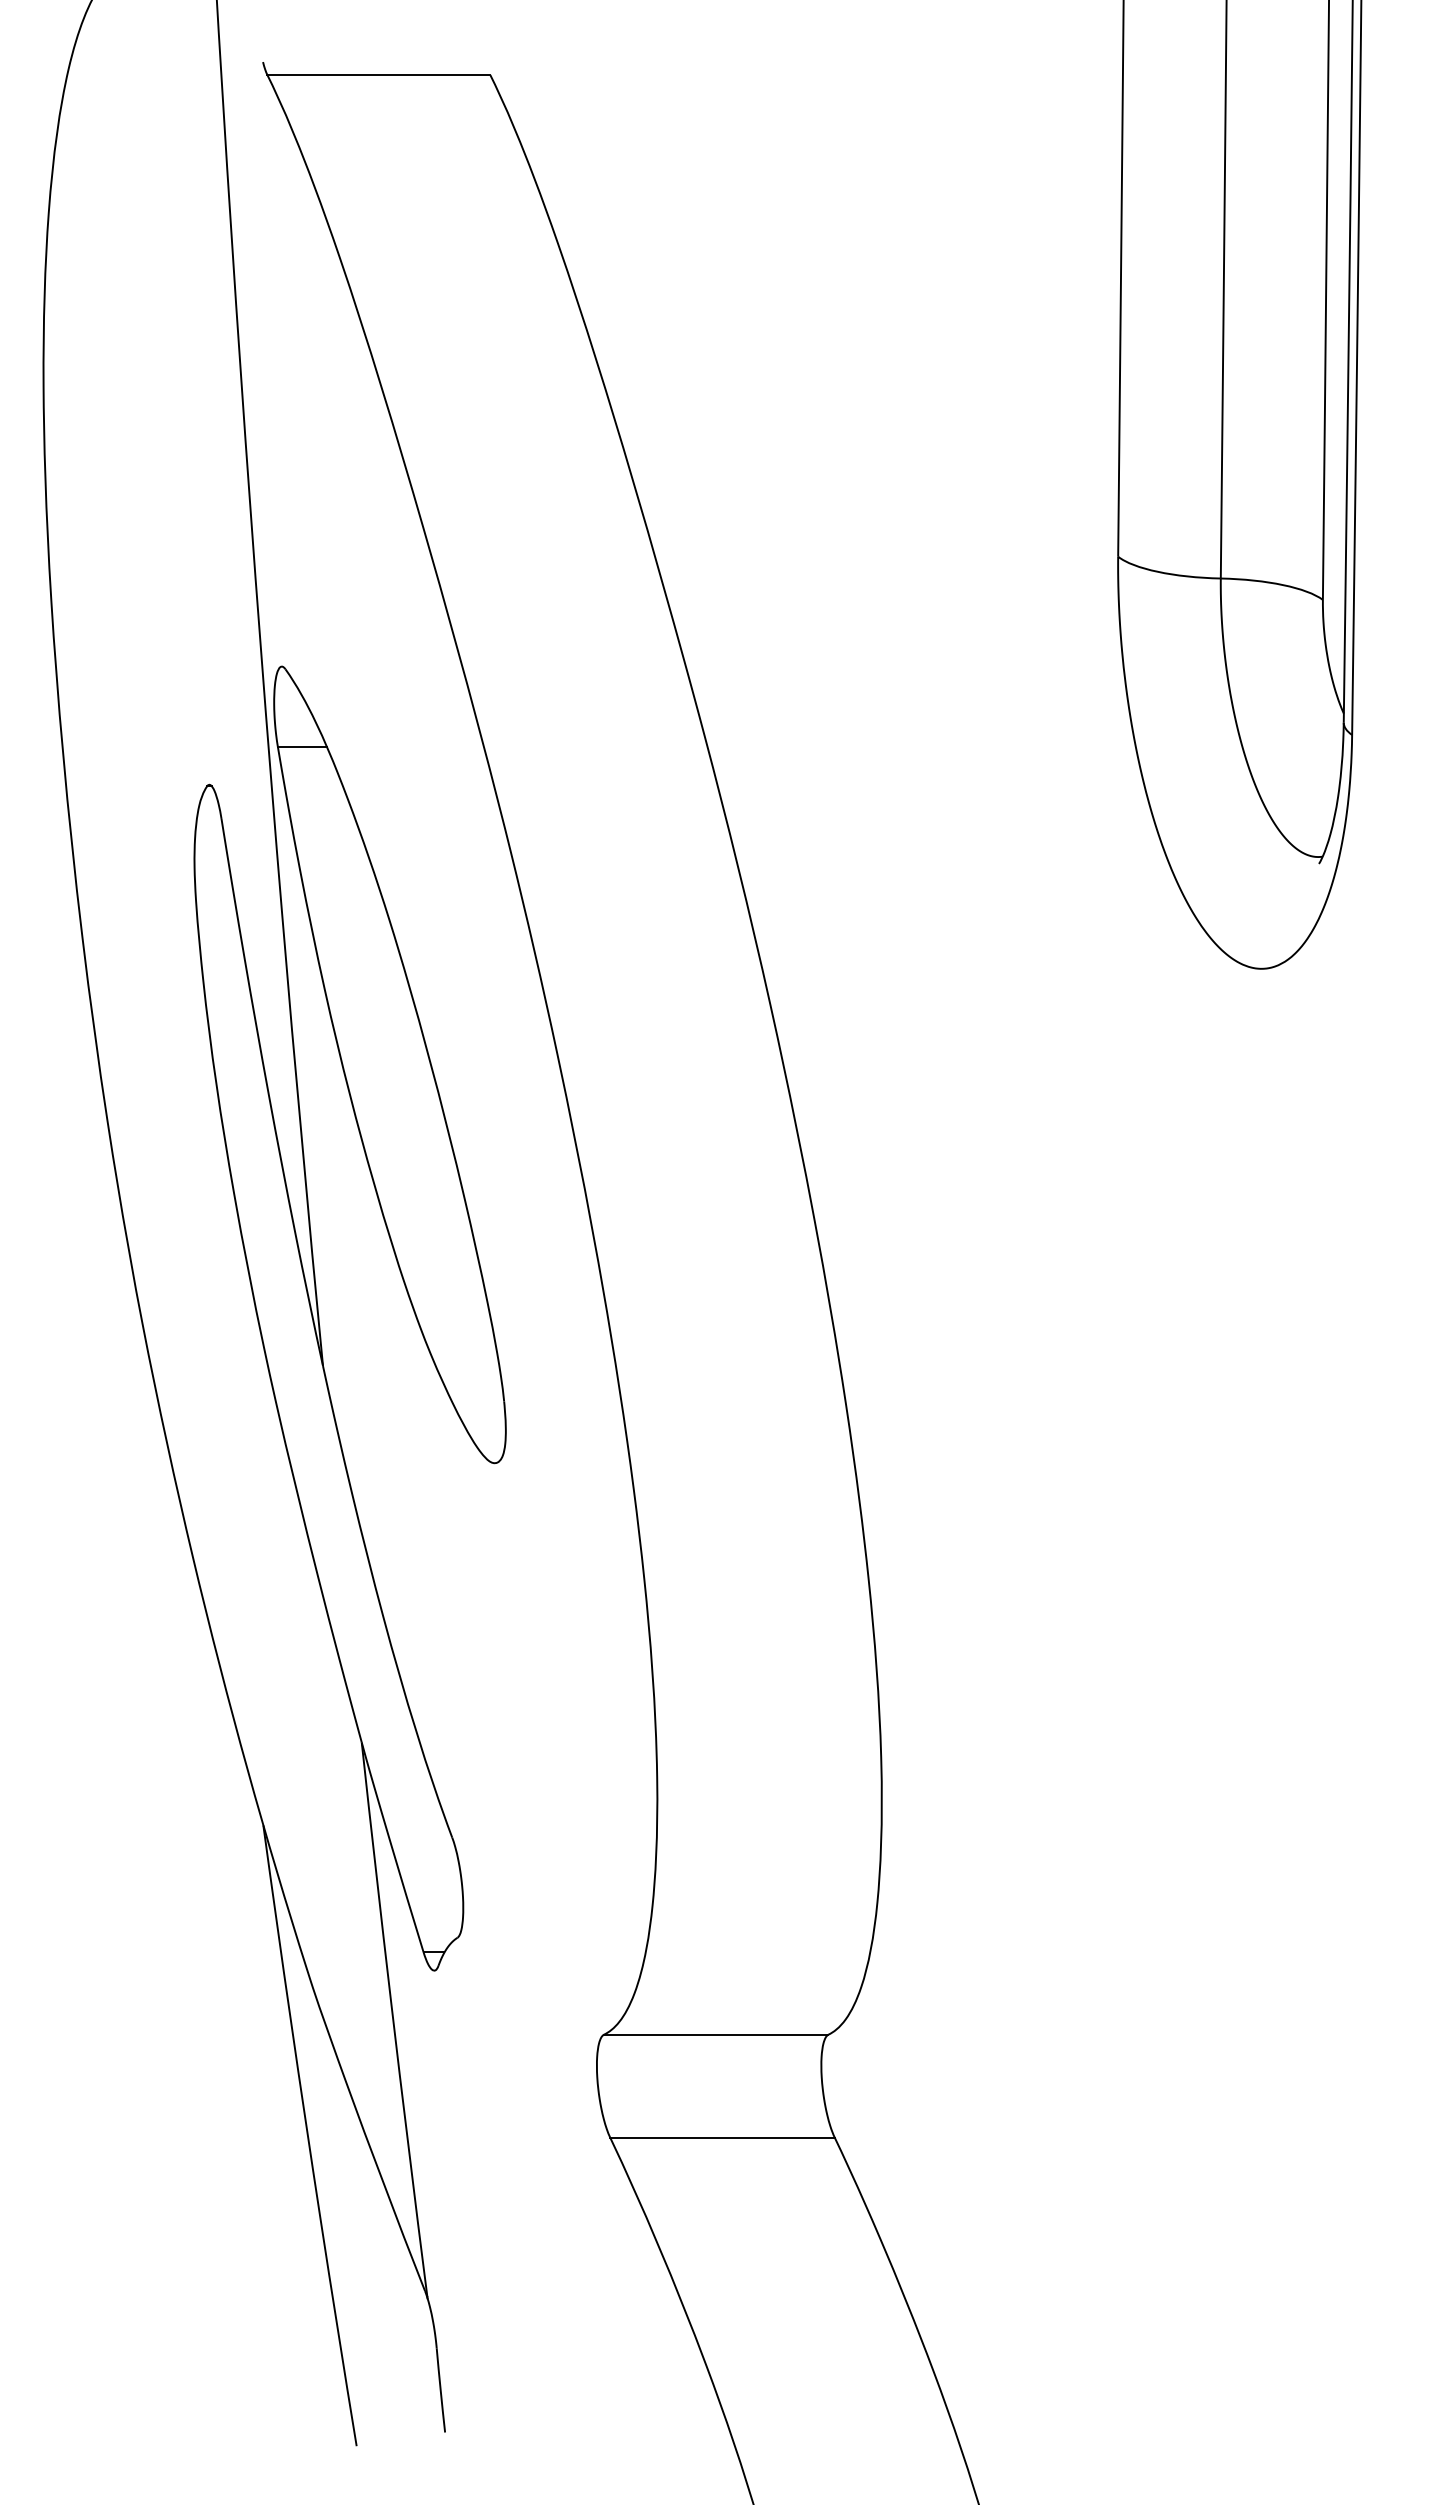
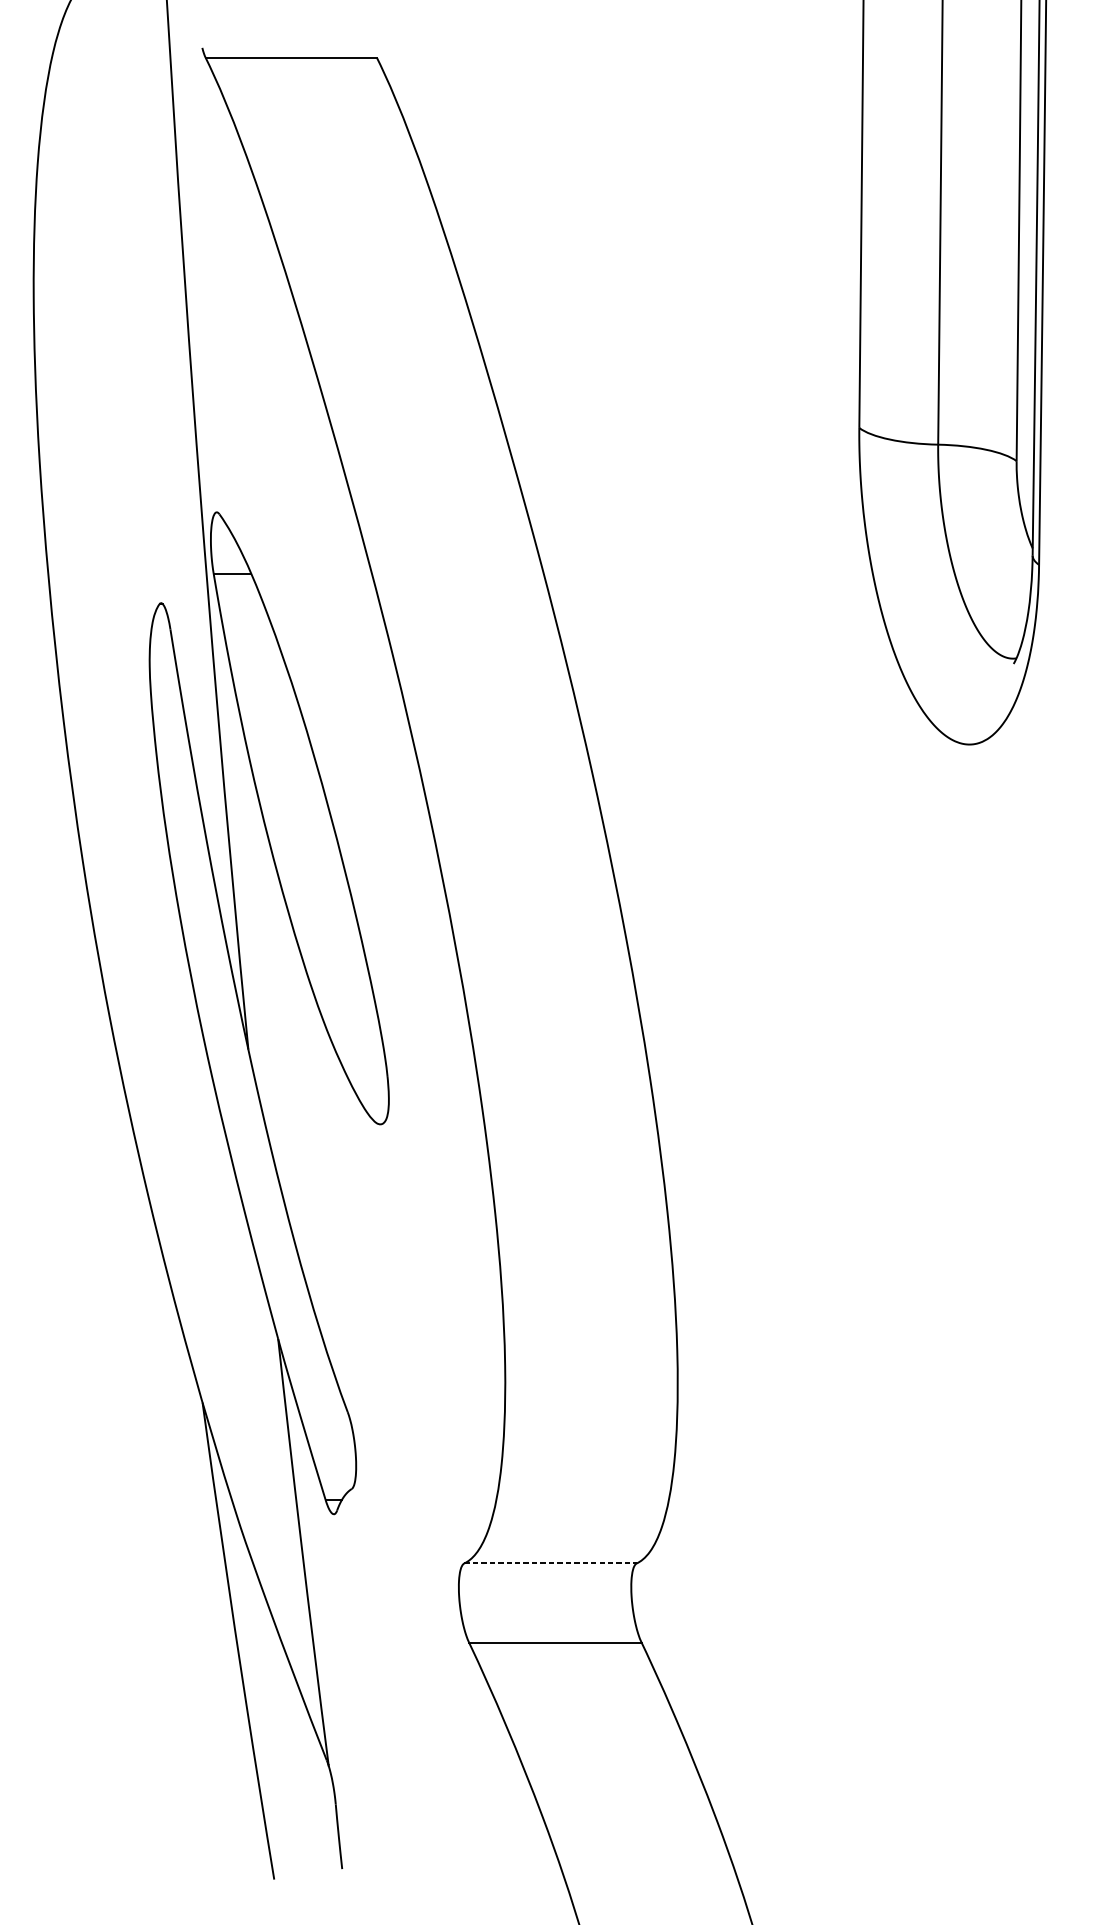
line: (716, 2034) -> (550, 1563), solid -> dashed

